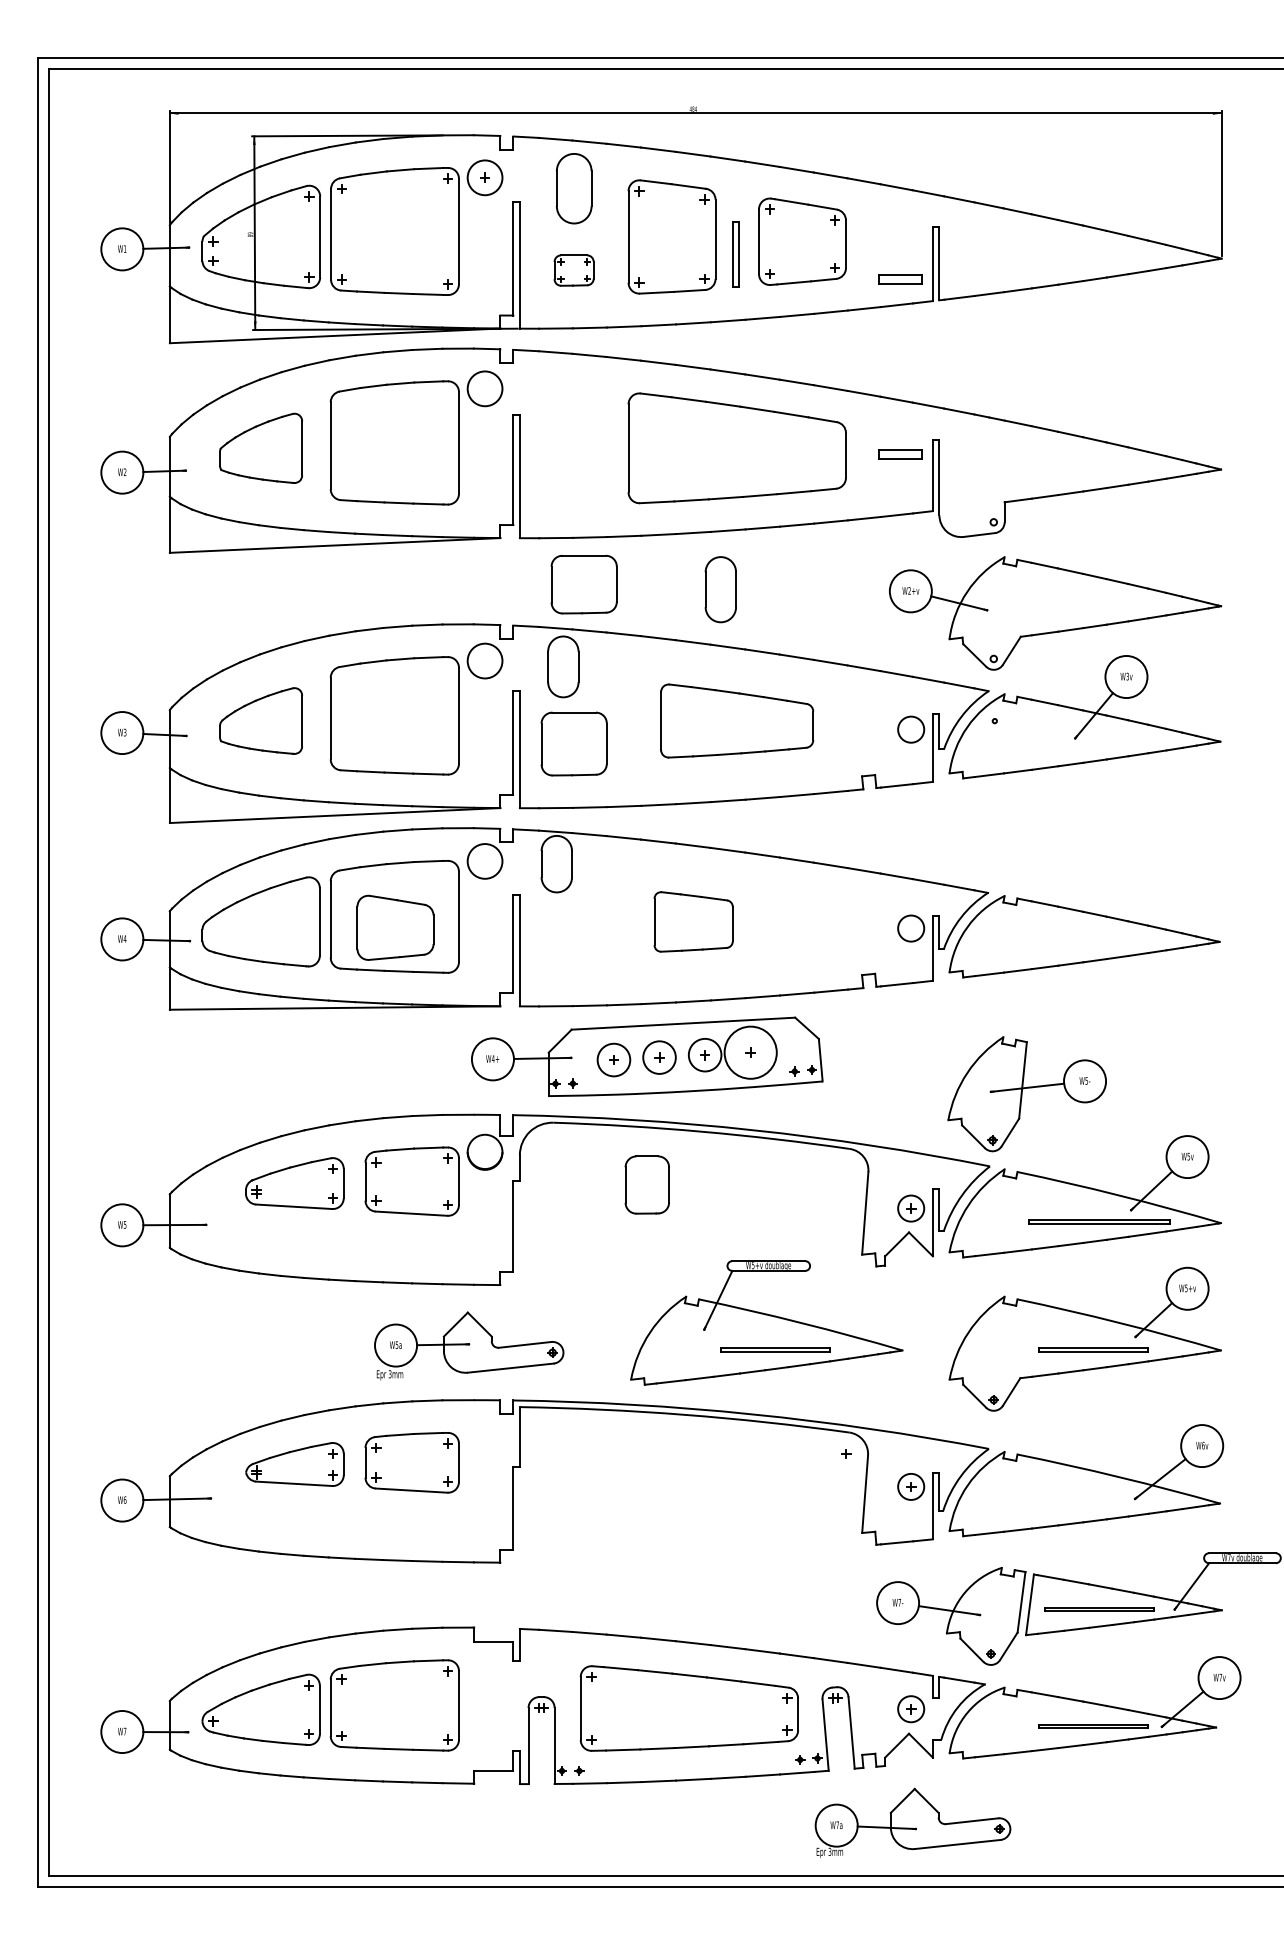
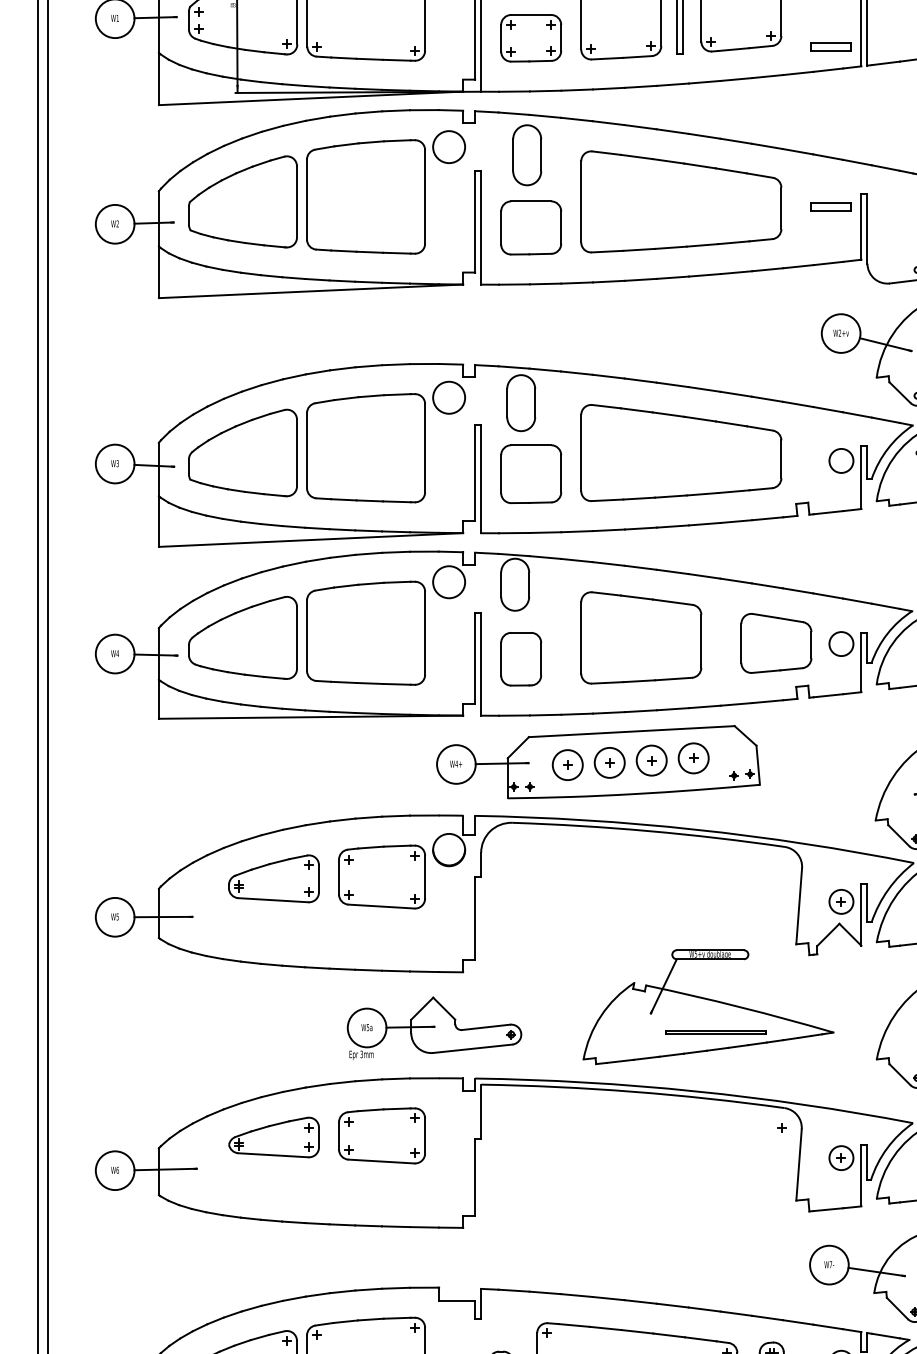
part: (573, 270) -> (530, 38), size x1.67
part: (260, 448) -> (242, 202), size x1.43
part: (583, 584) -> (530, 227), moved
part: (720, 589) -> (526, 155), moved
part: (260, 720) -> (242, 452), size x1.43
part: (736, 720) -> (680, 452), size x1.43
part: (693, 921) -> (641, 637), size x1.67
part: (395, 927) -> (776, 643), moved
circle: (750, 1052) -> (693, 758), size x0.62
part: (646, 1184) -> (520, 658), moved

